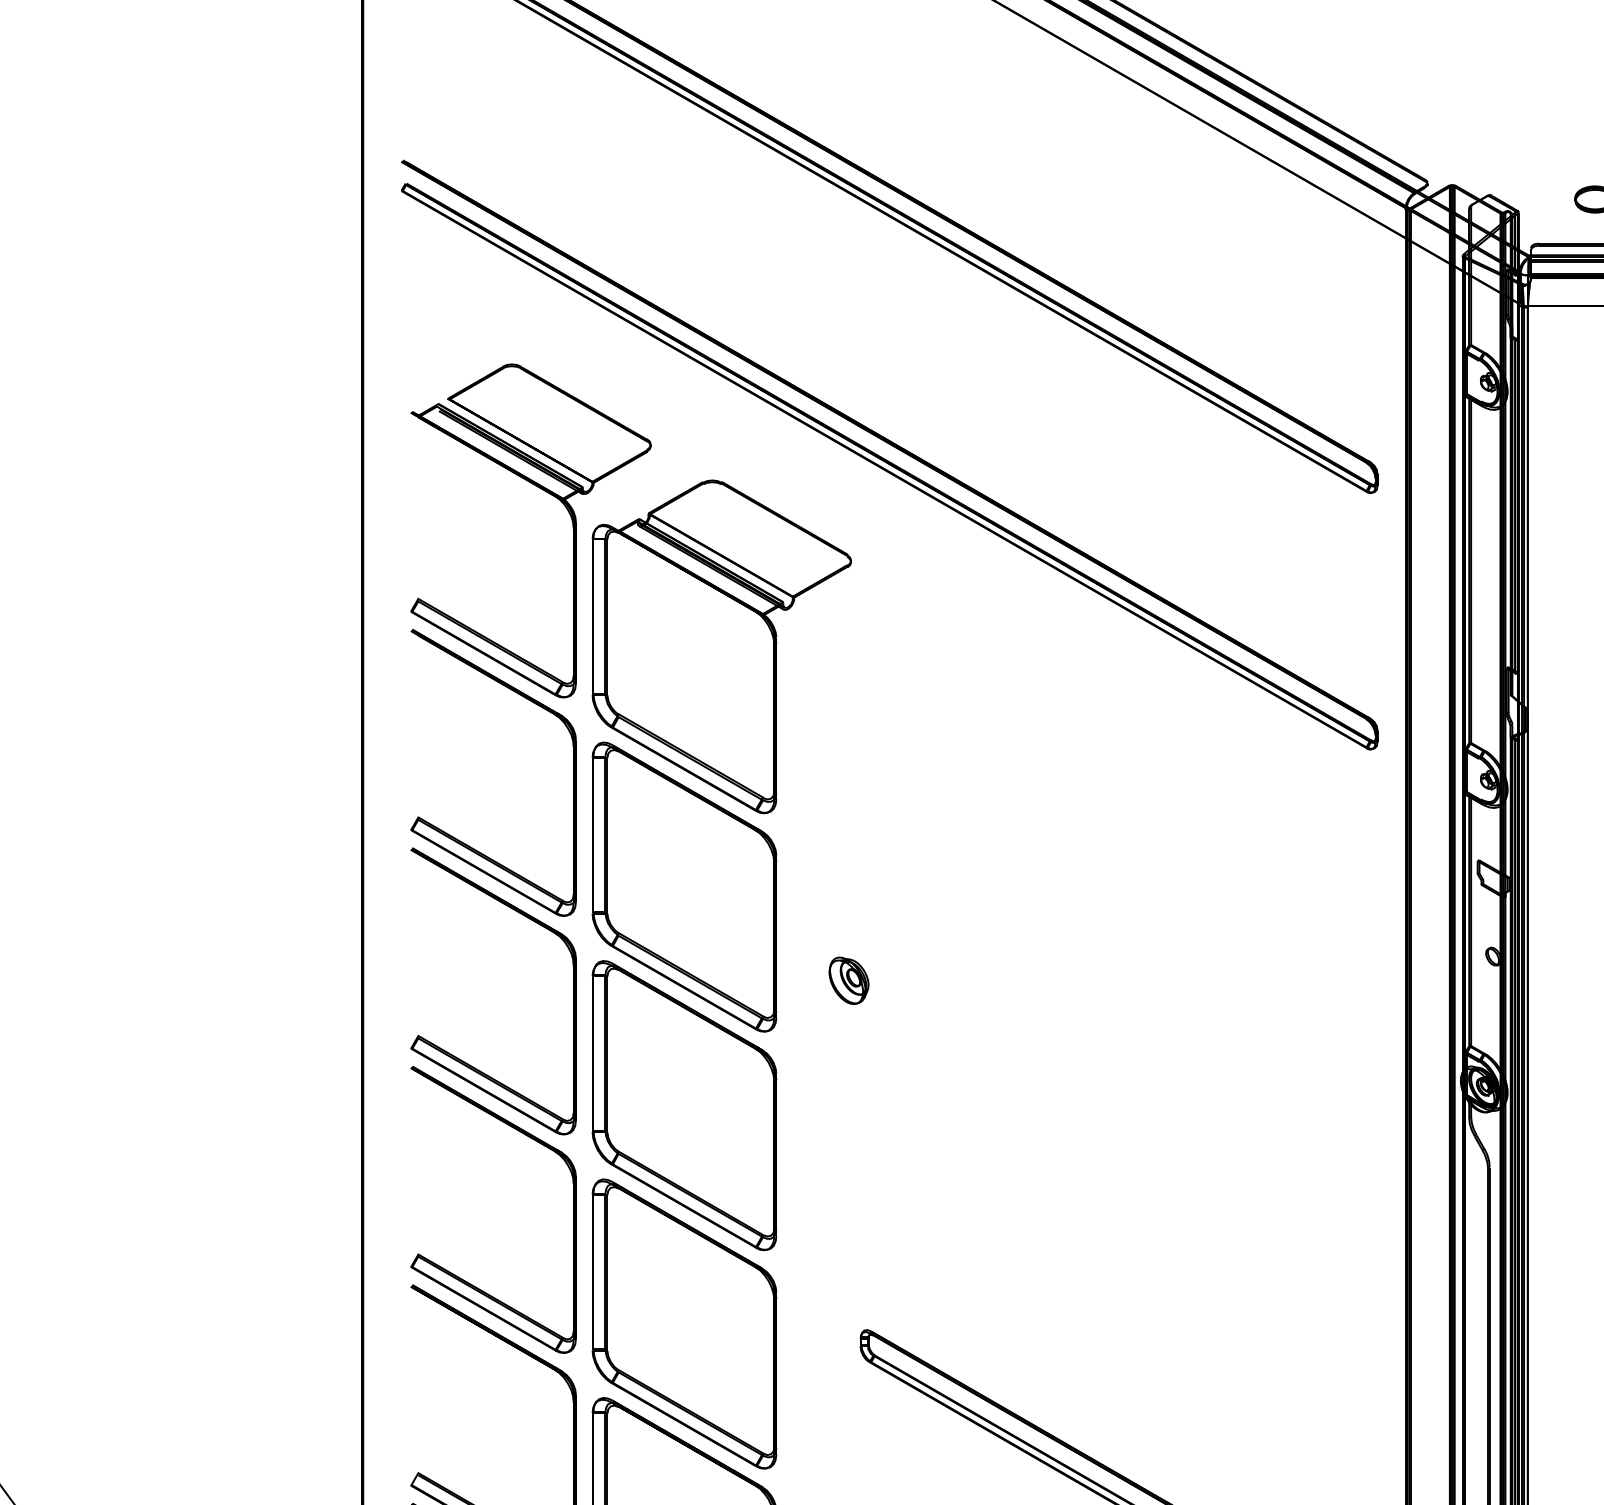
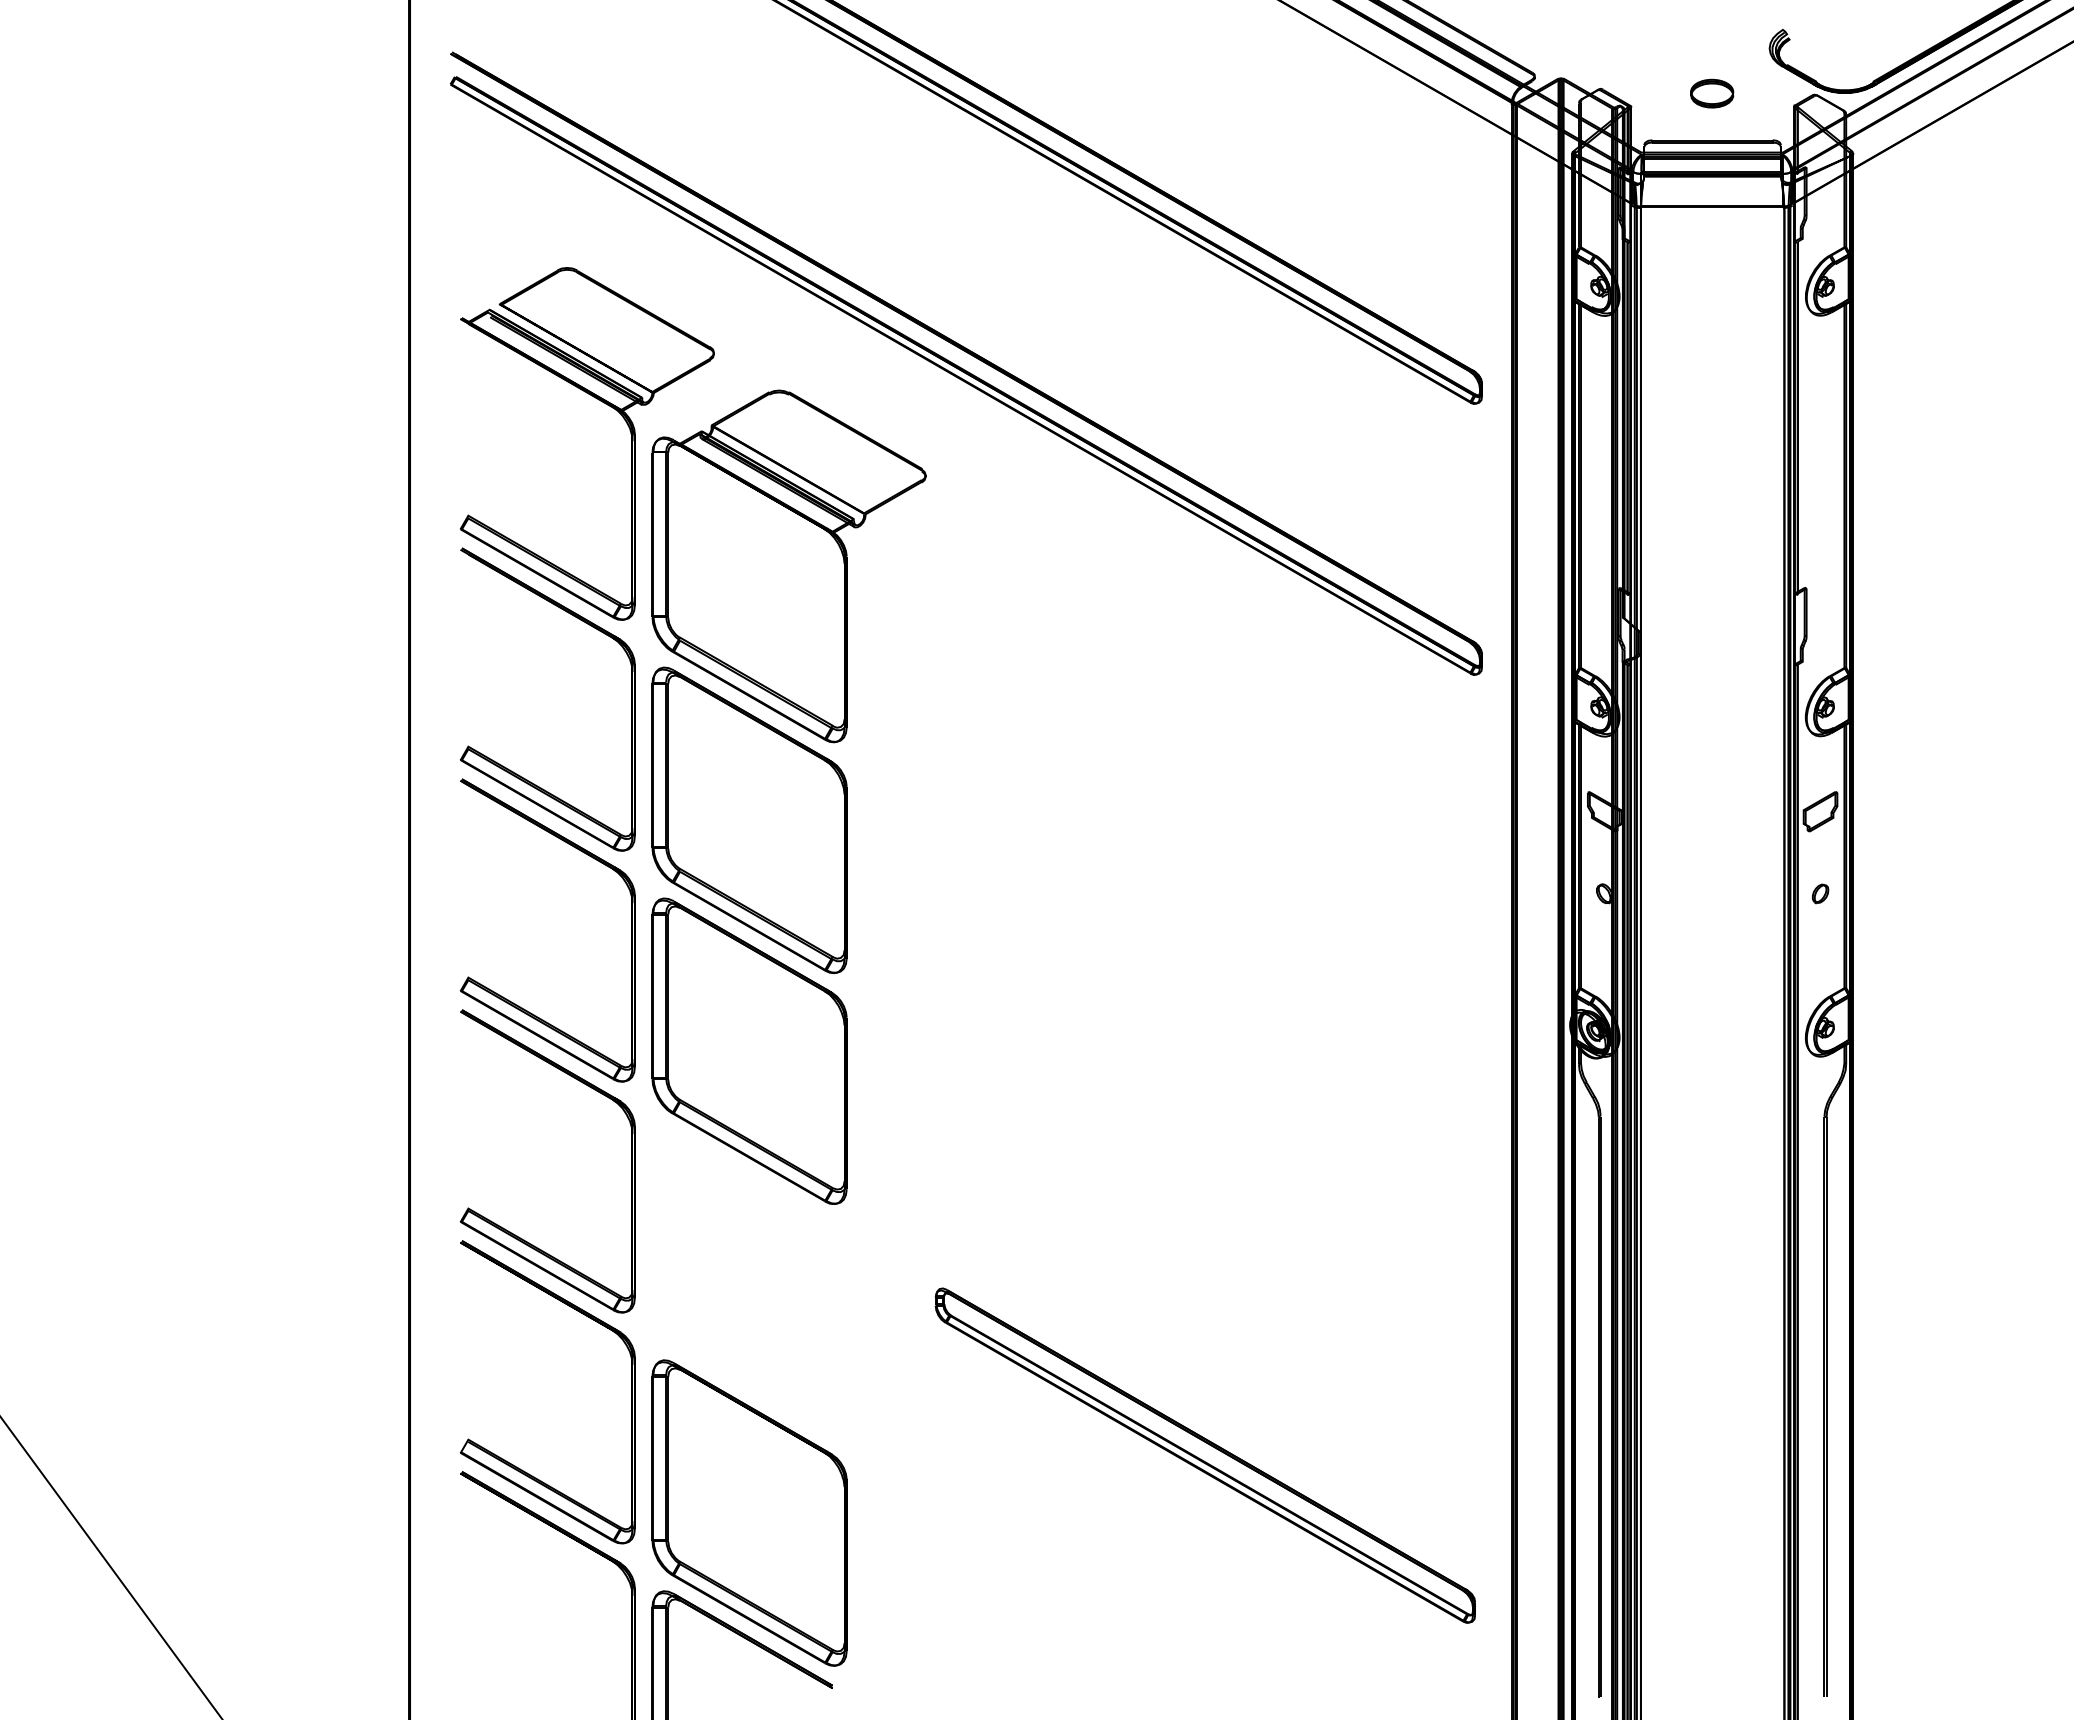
part: (849, 979) -> (923, 918), removed
part: (684, 1323) -> (749, 1281), removed

